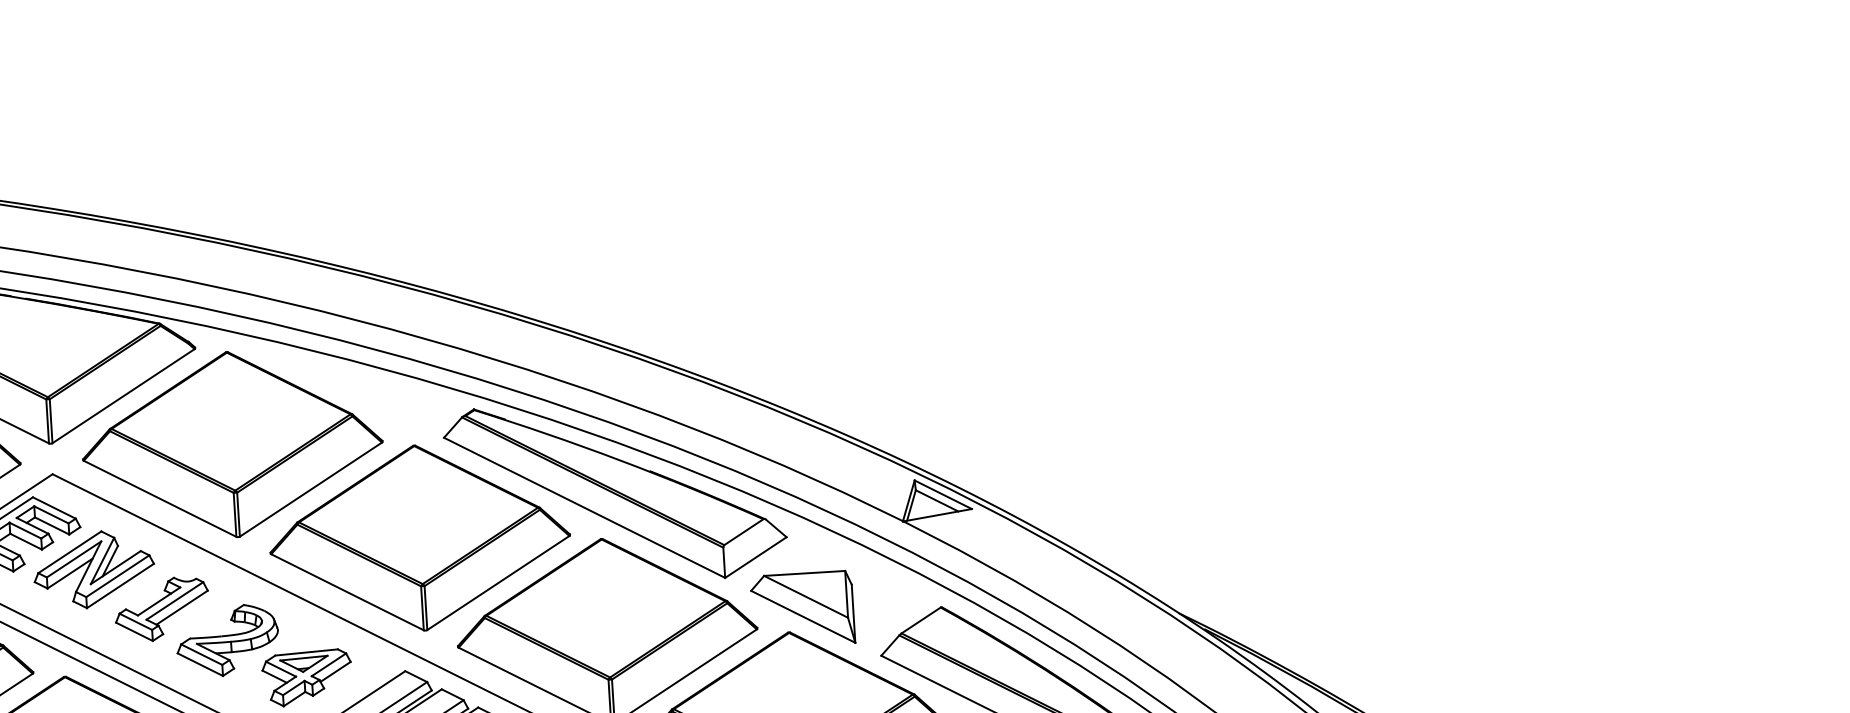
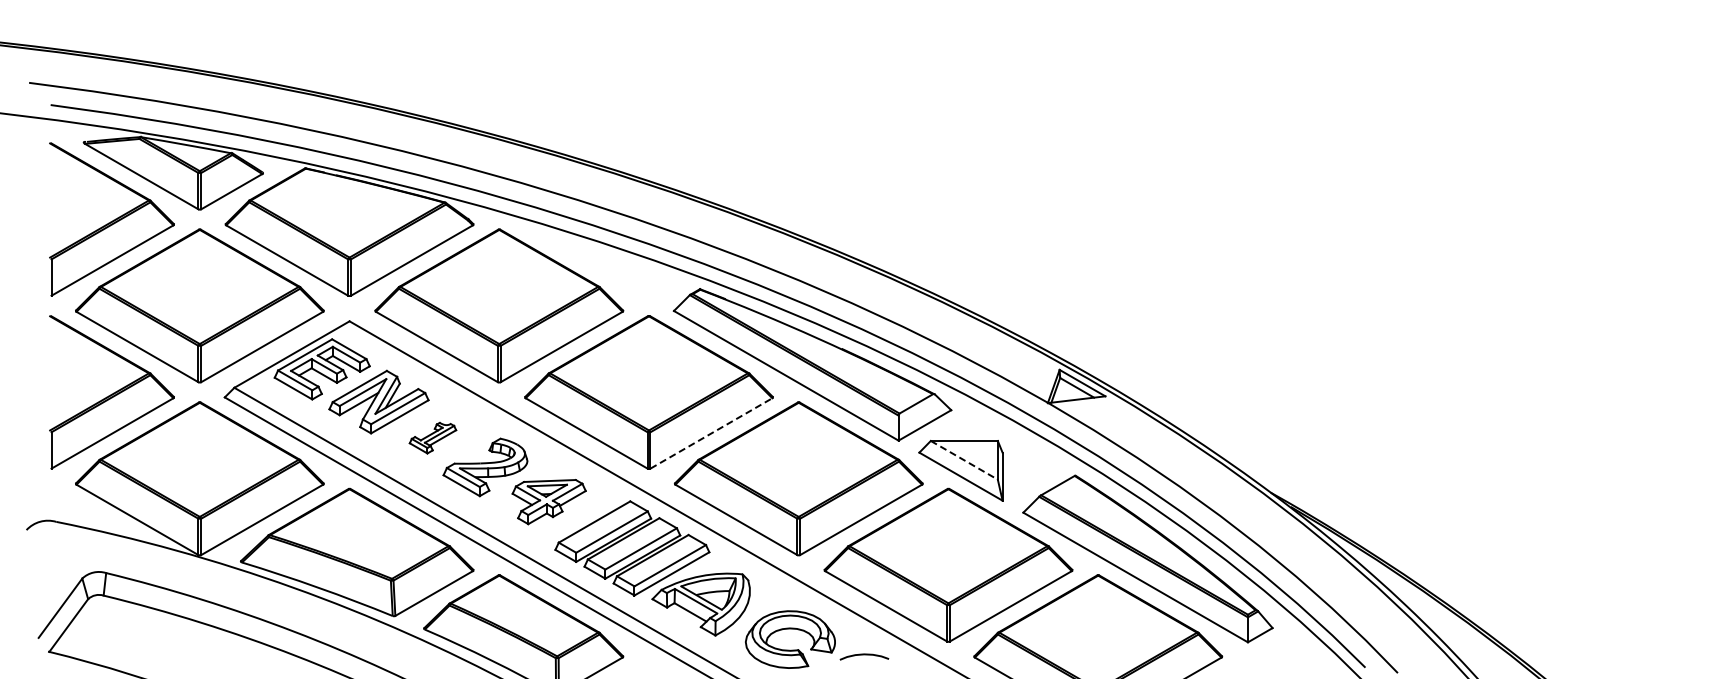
line: (498, 583) -> (711, 433), solid -> dashed
line: (806, 597) -> (964, 460), solid -> dashed
part: (161, 608) -> (432, 437), size x0.6

